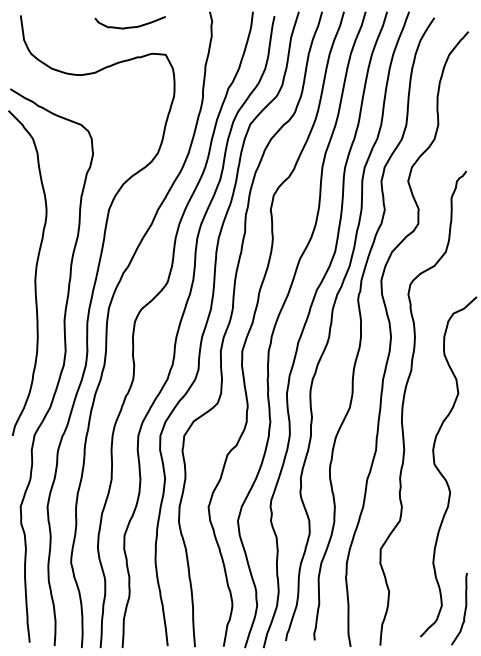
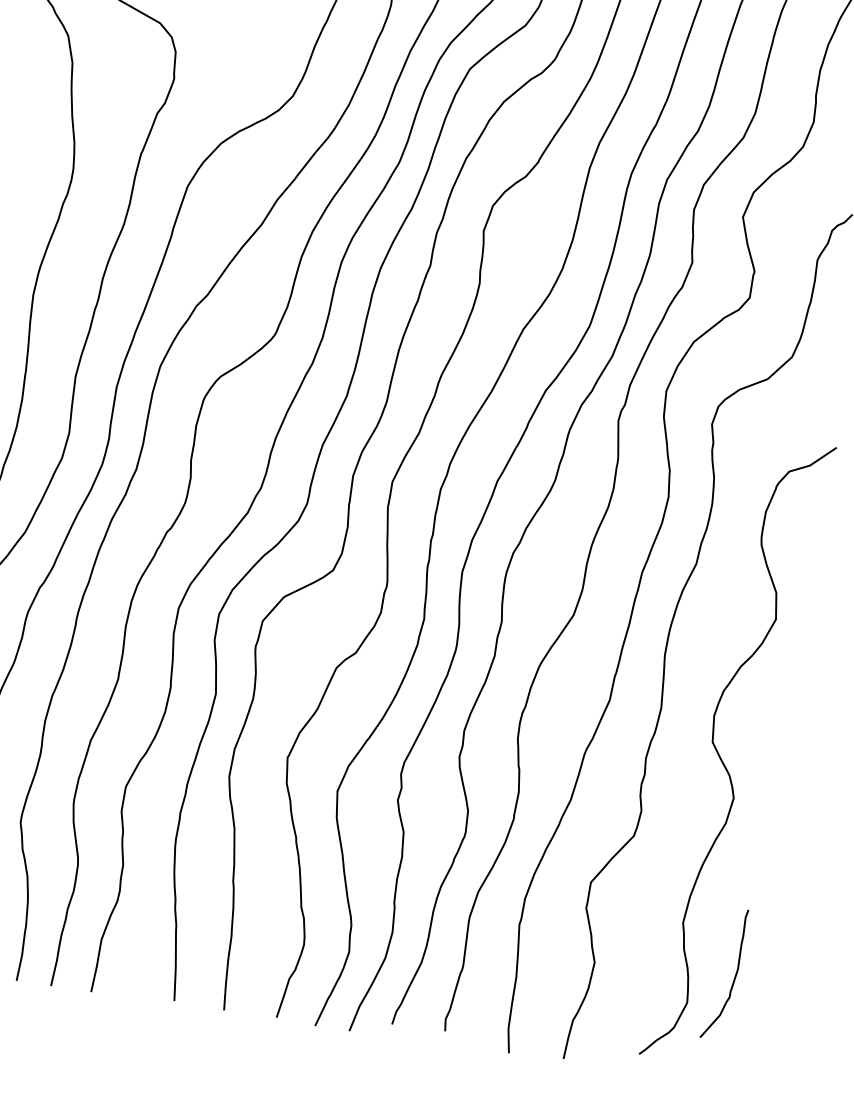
curve: (464, 609) -> (733, 975), moved

